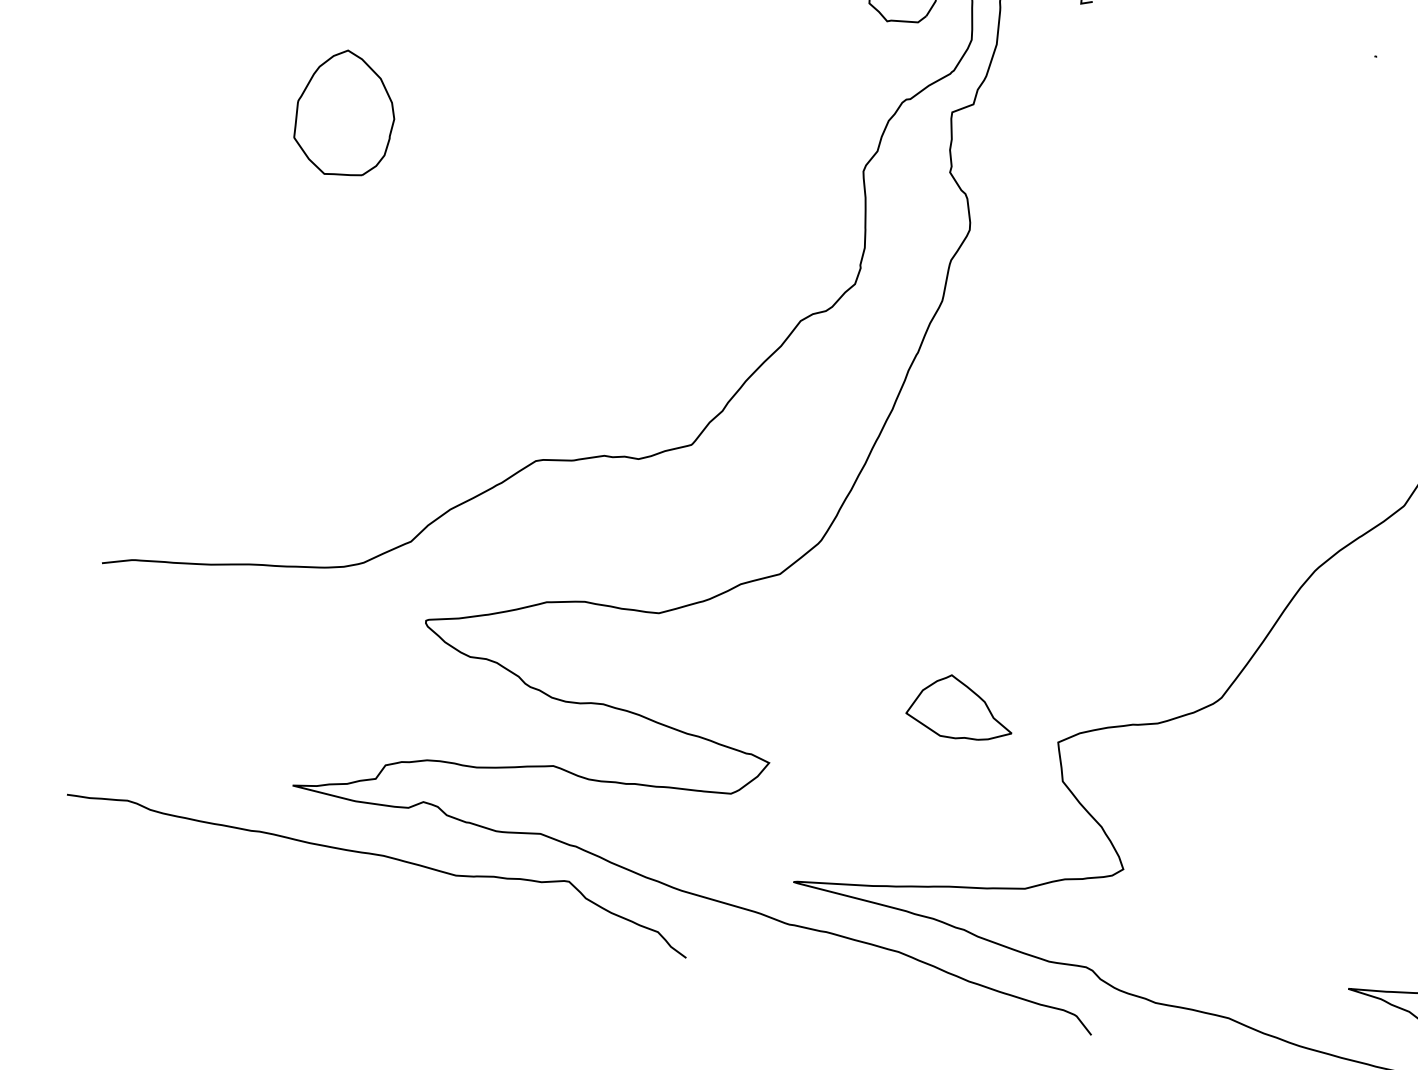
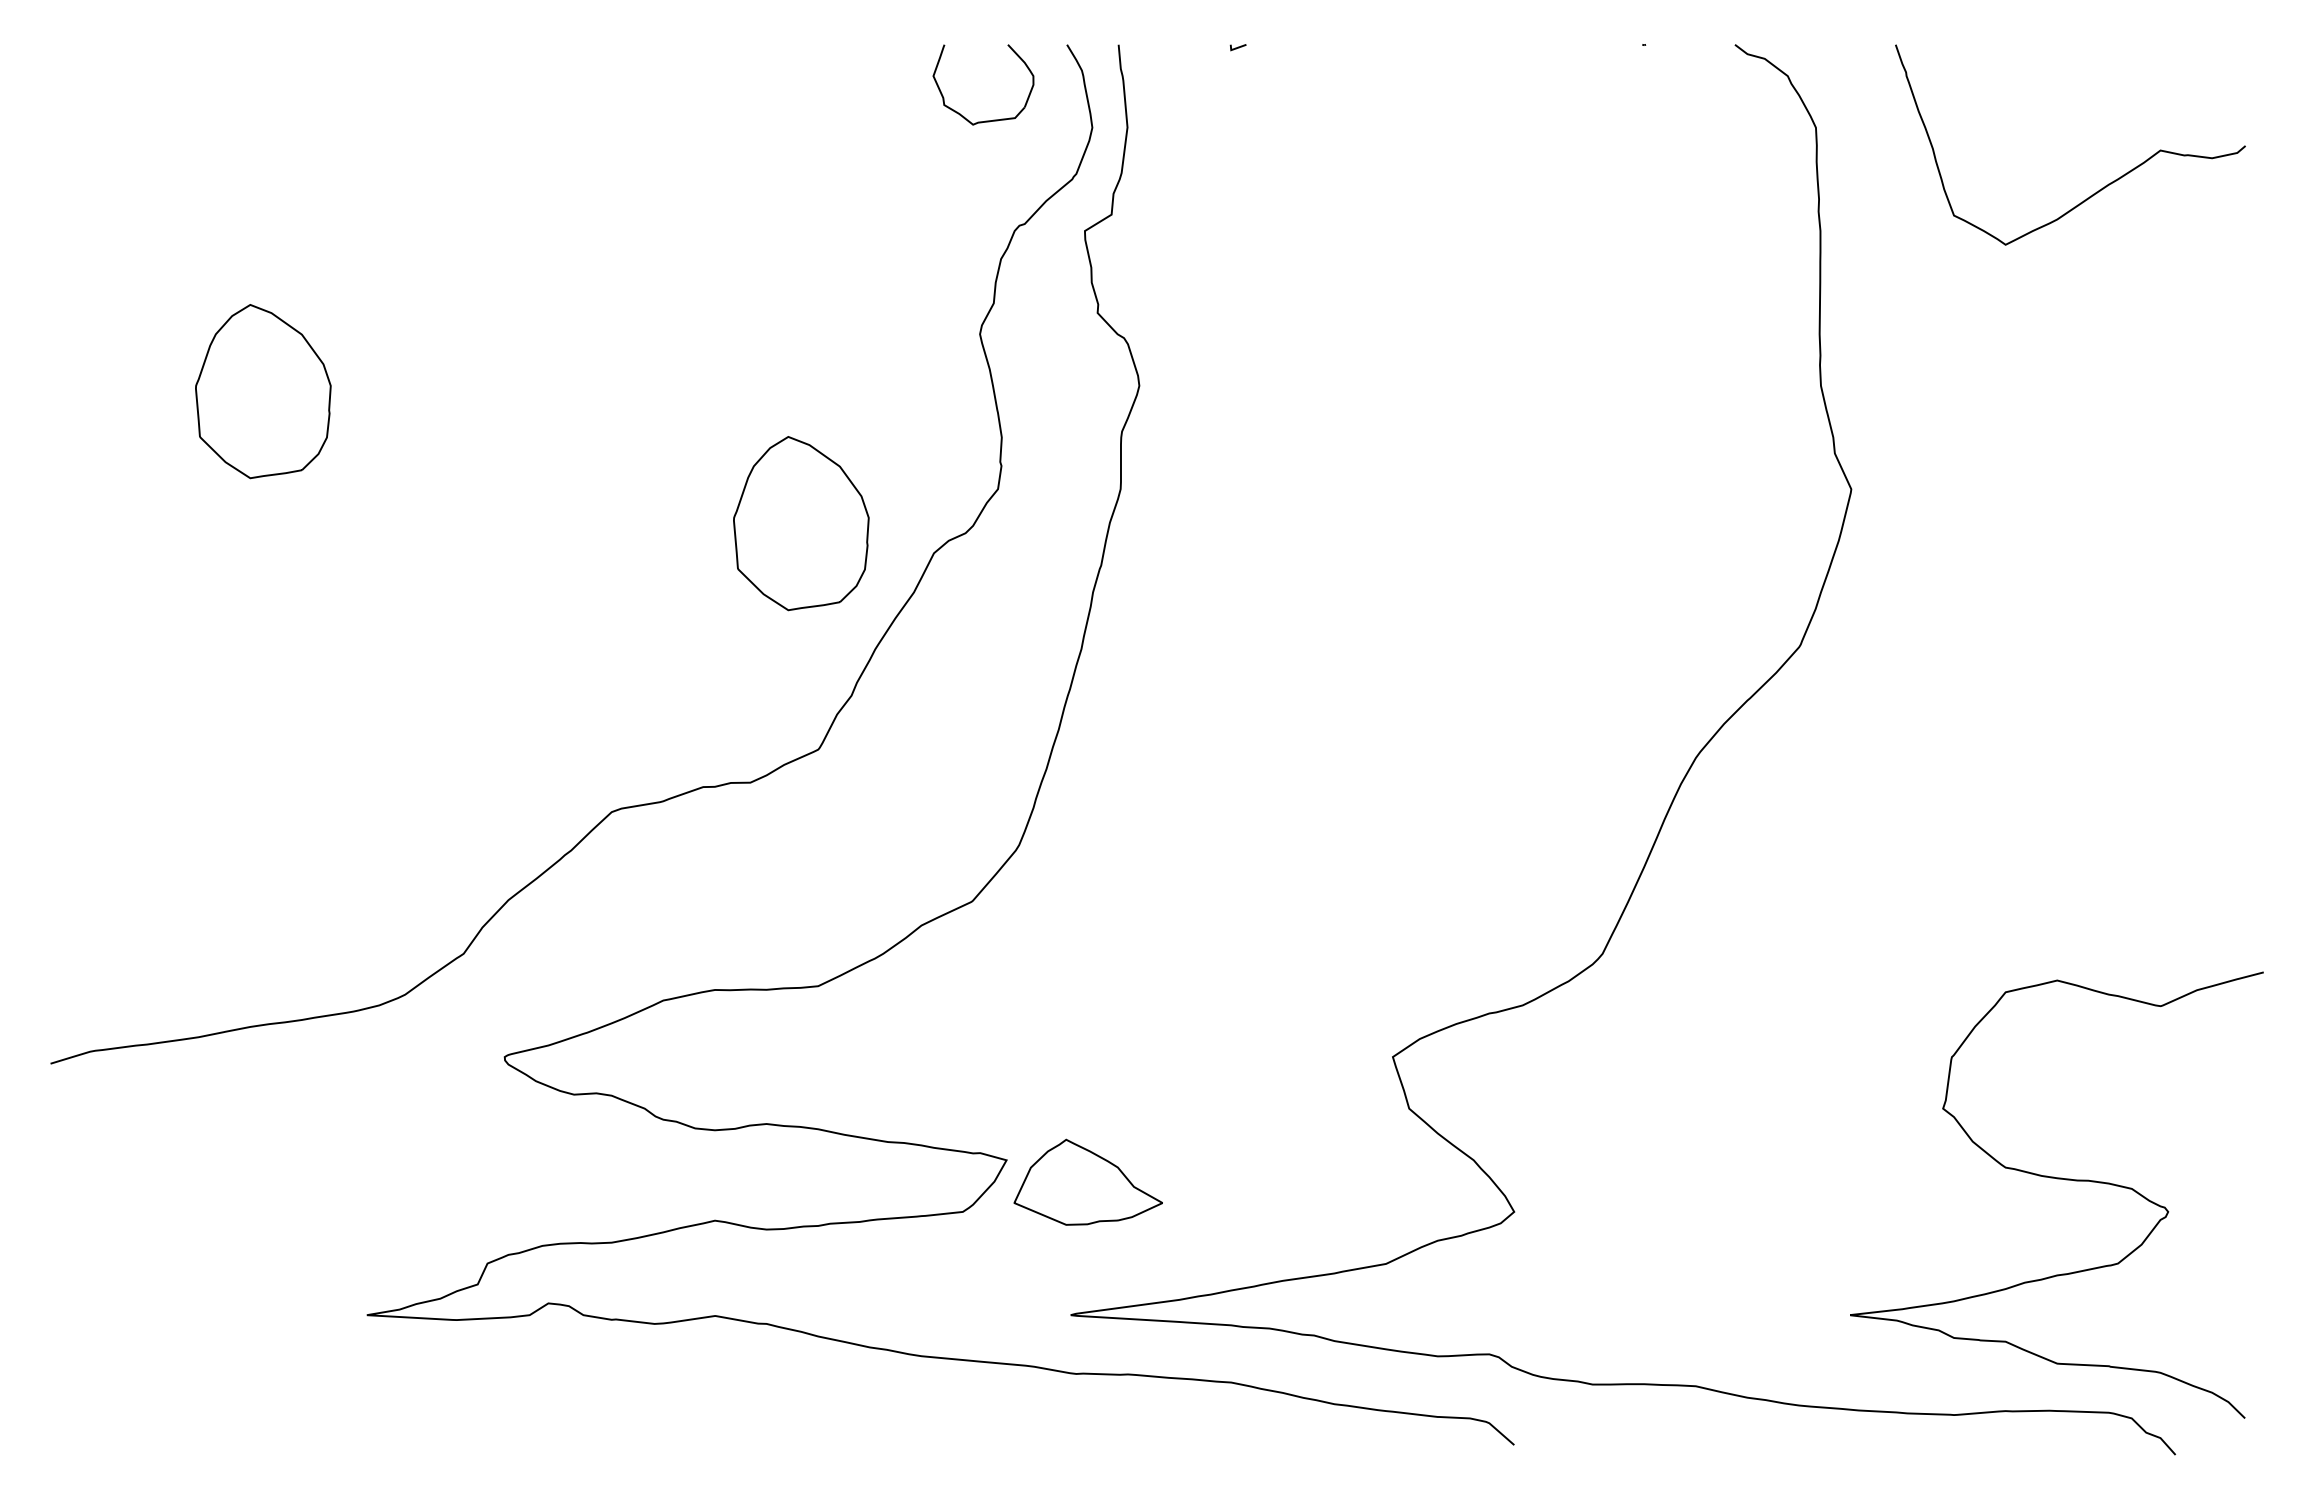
part: (710, 281) -> (801, 523), added
part: (961, 707) -> (1087, 1181), moved
curve: (380, 855) -> (504, 1387), removed

